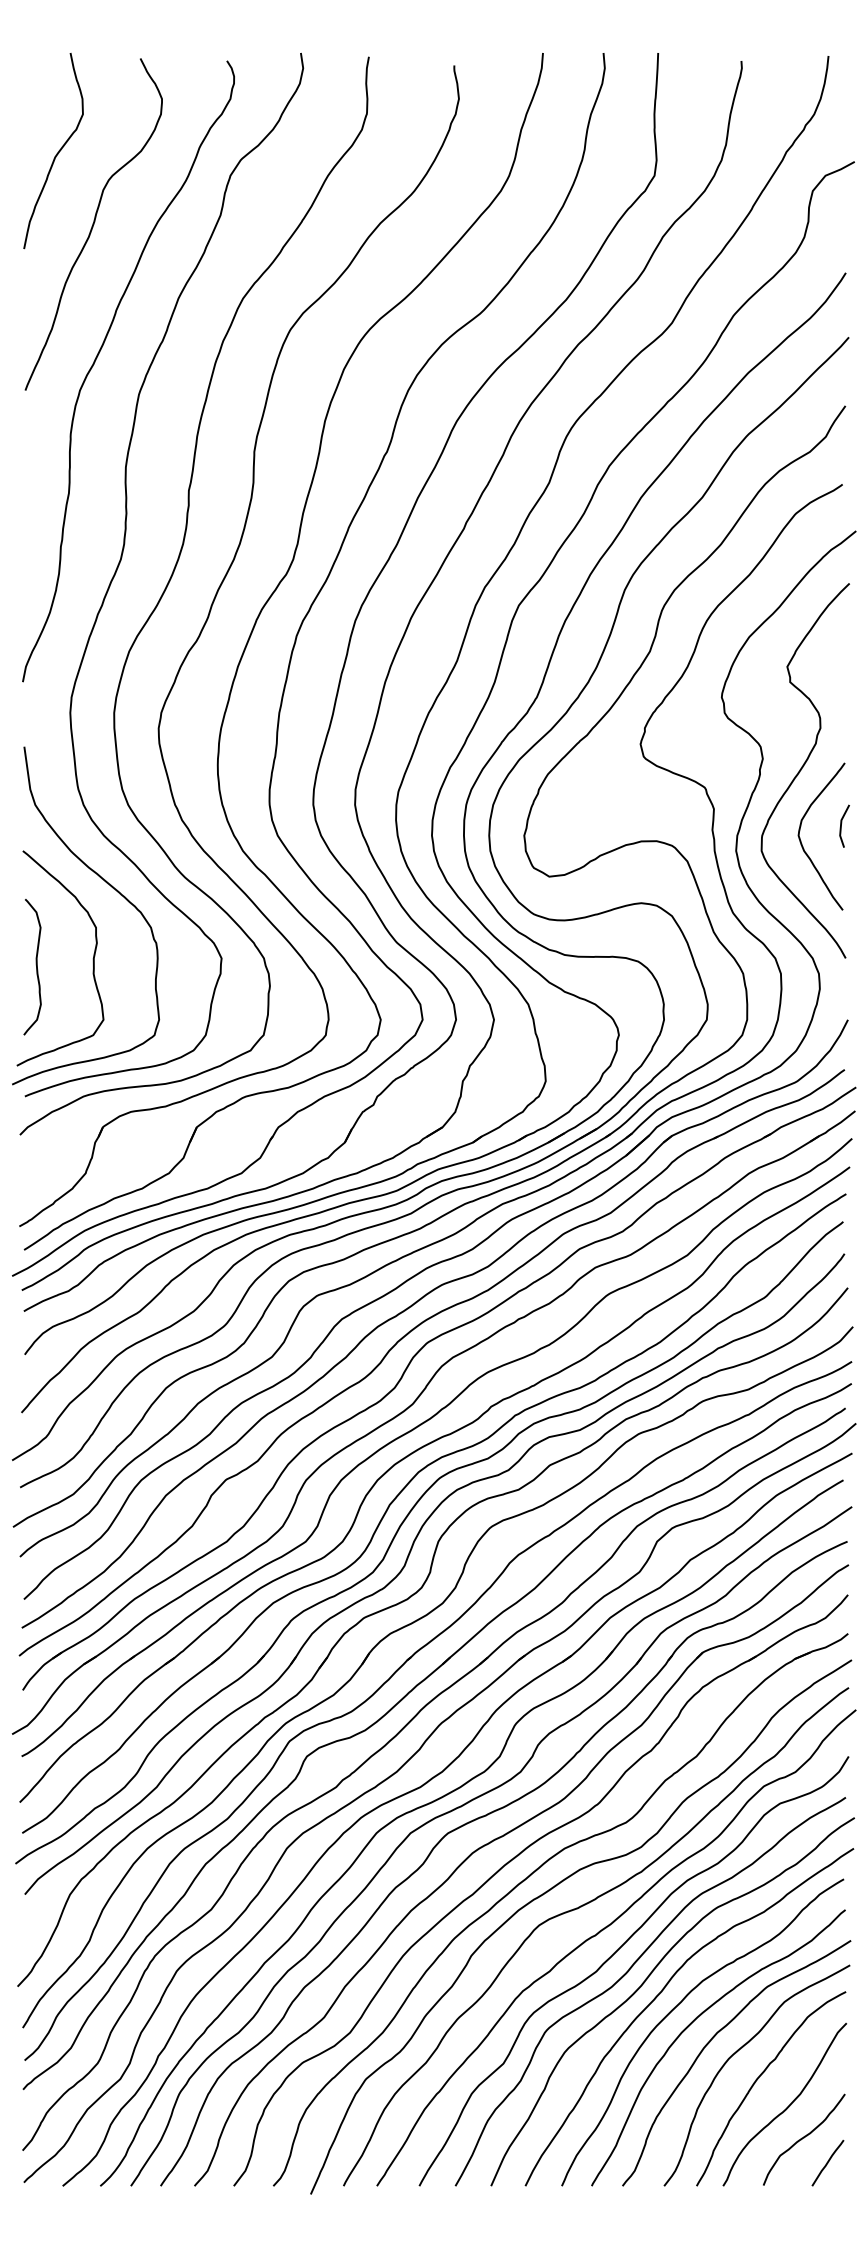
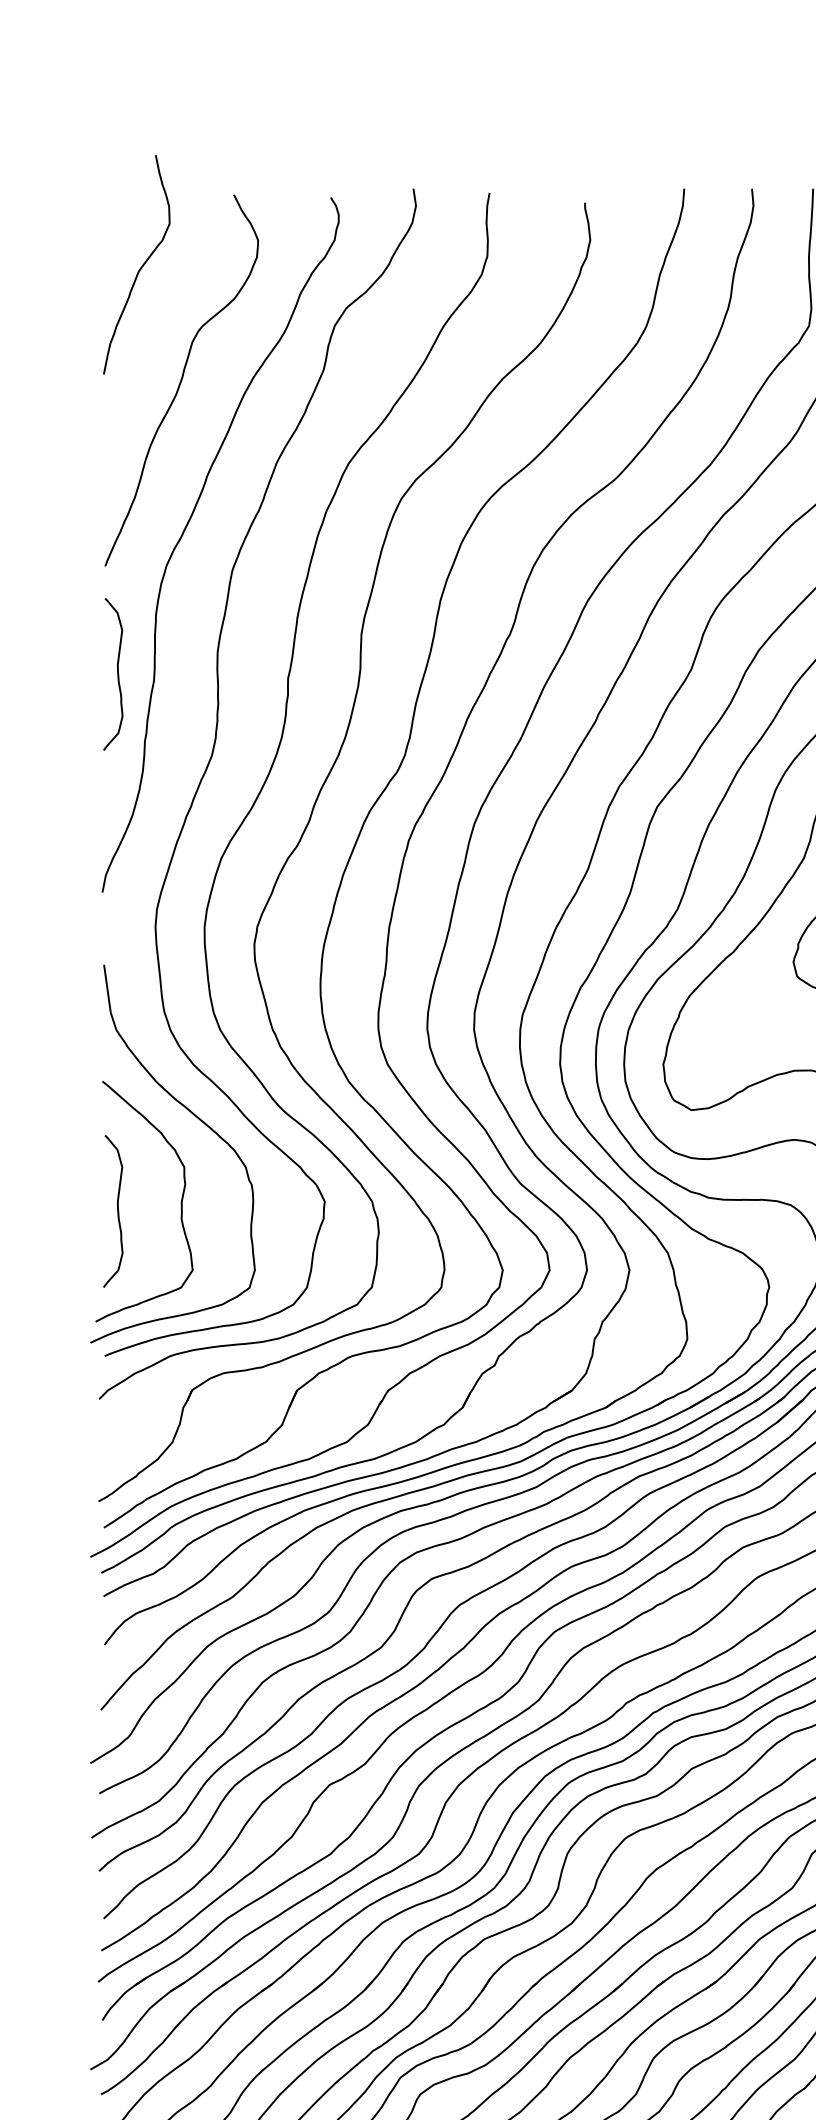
curve: (56, 153) -> (140, 267), moved
curve: (36, 487) -> (117, 674), added

